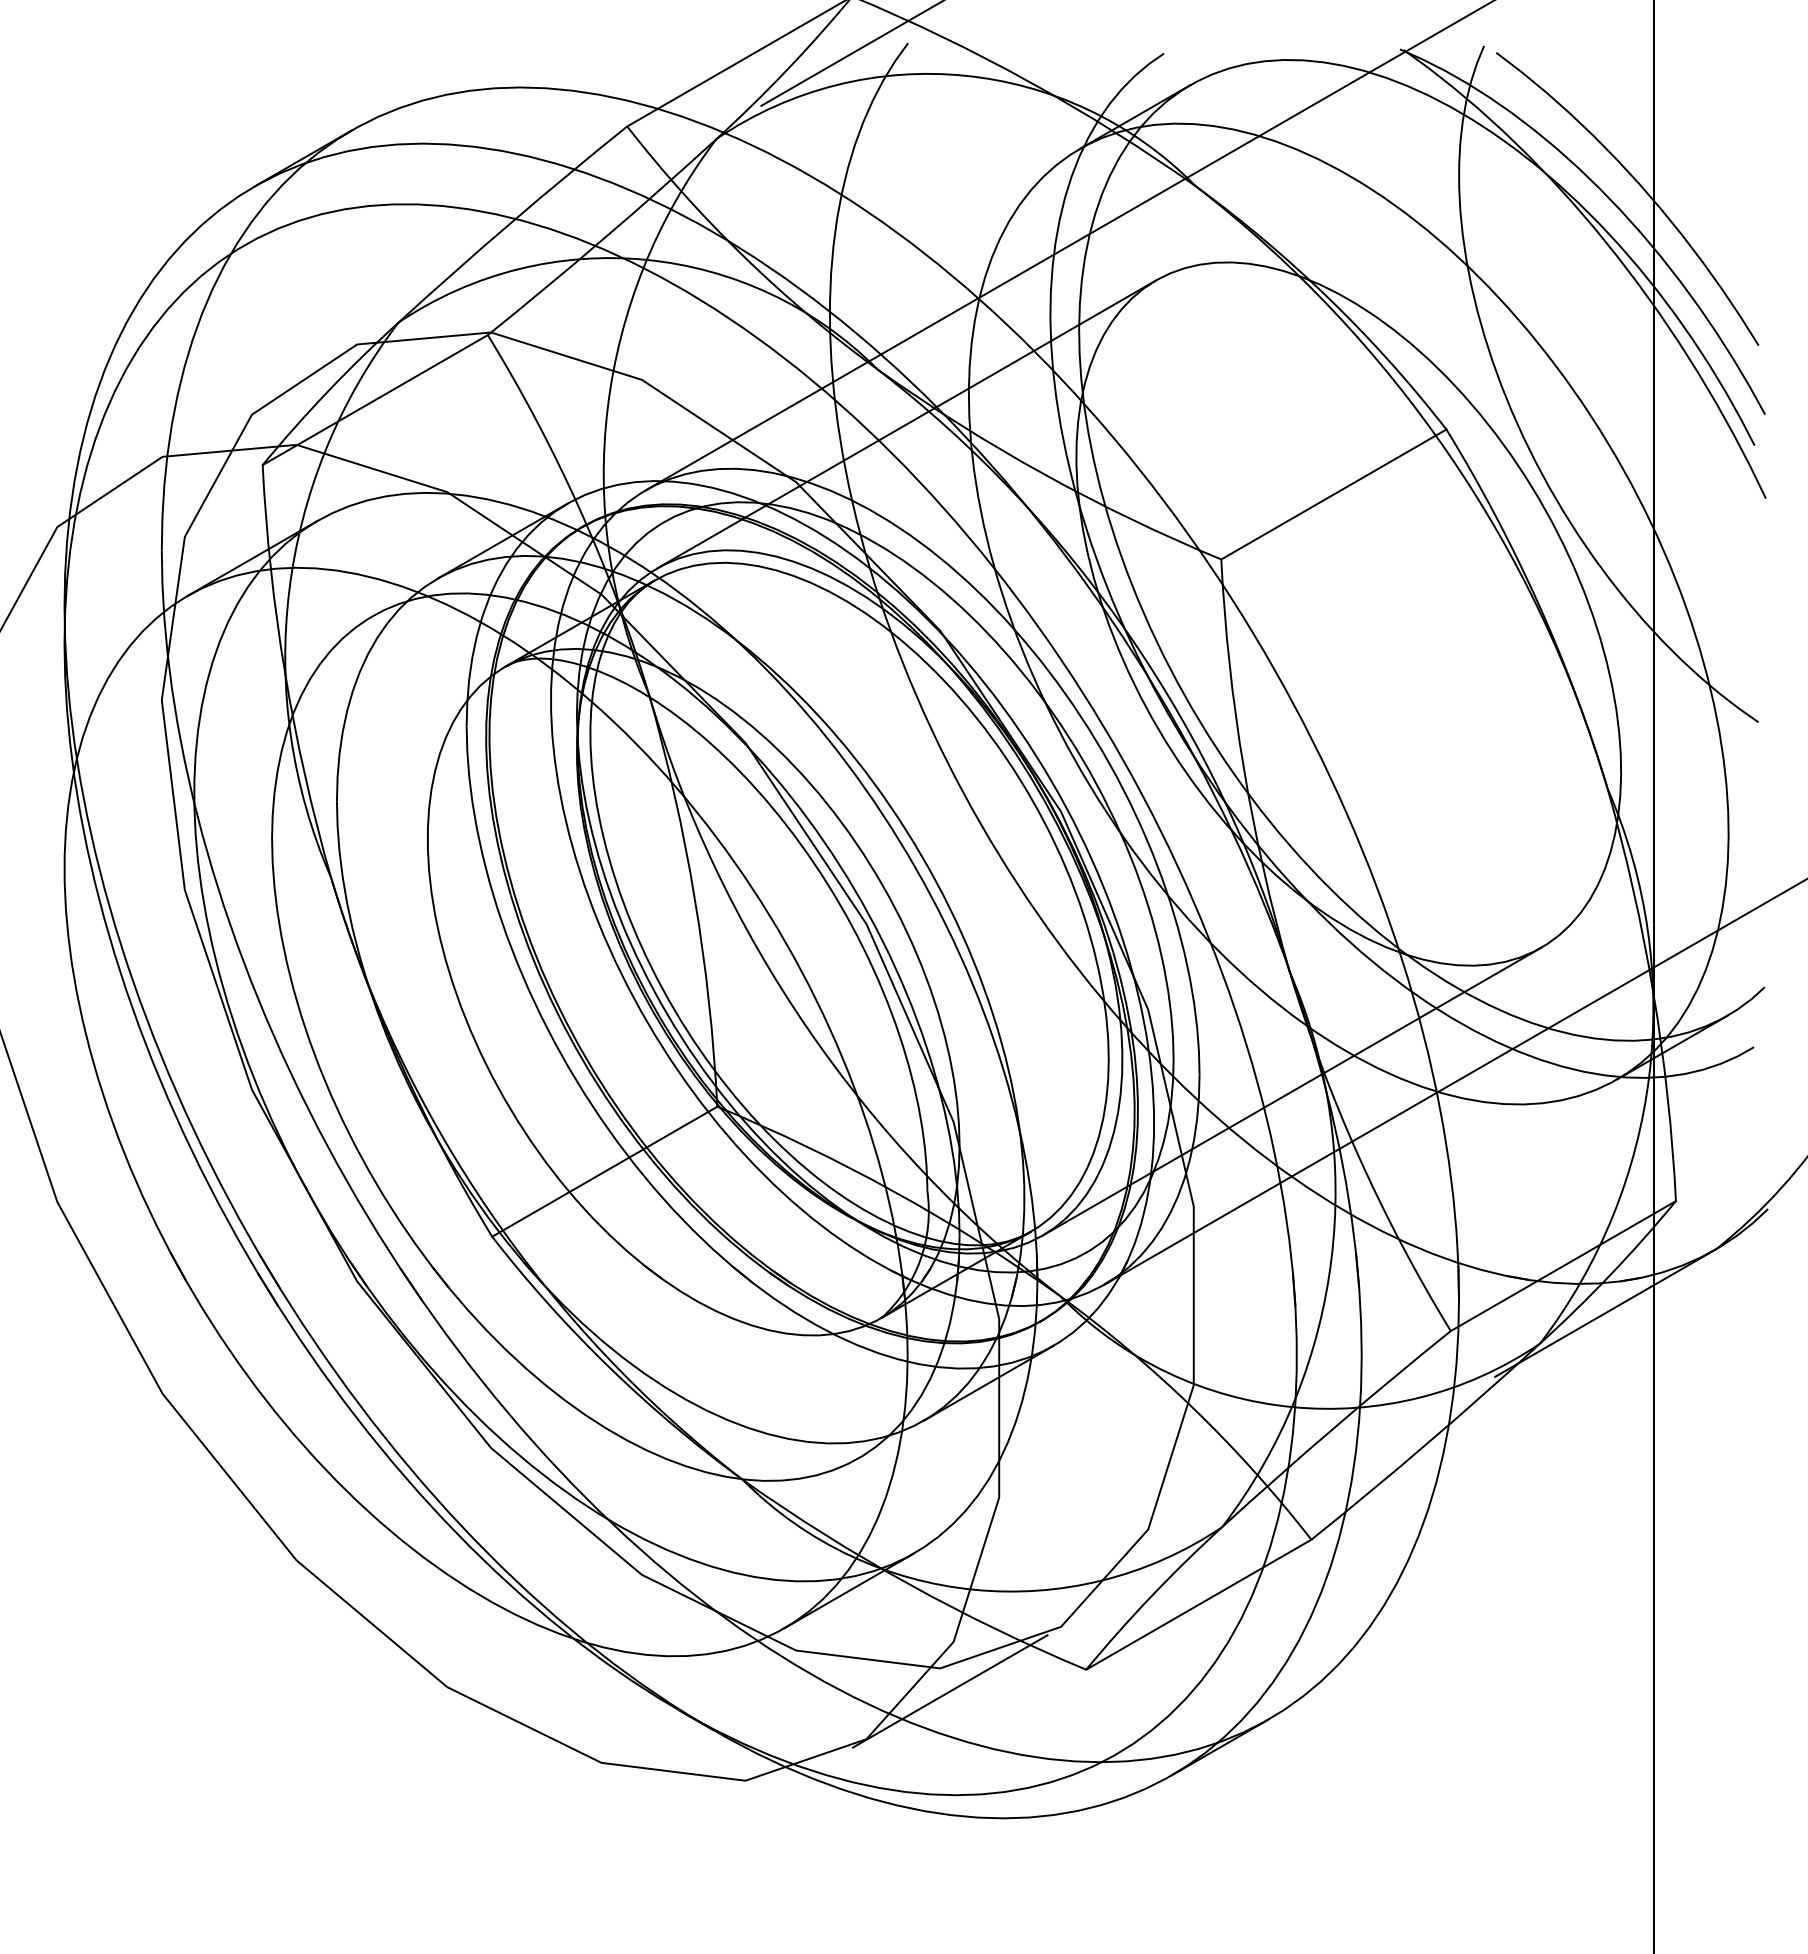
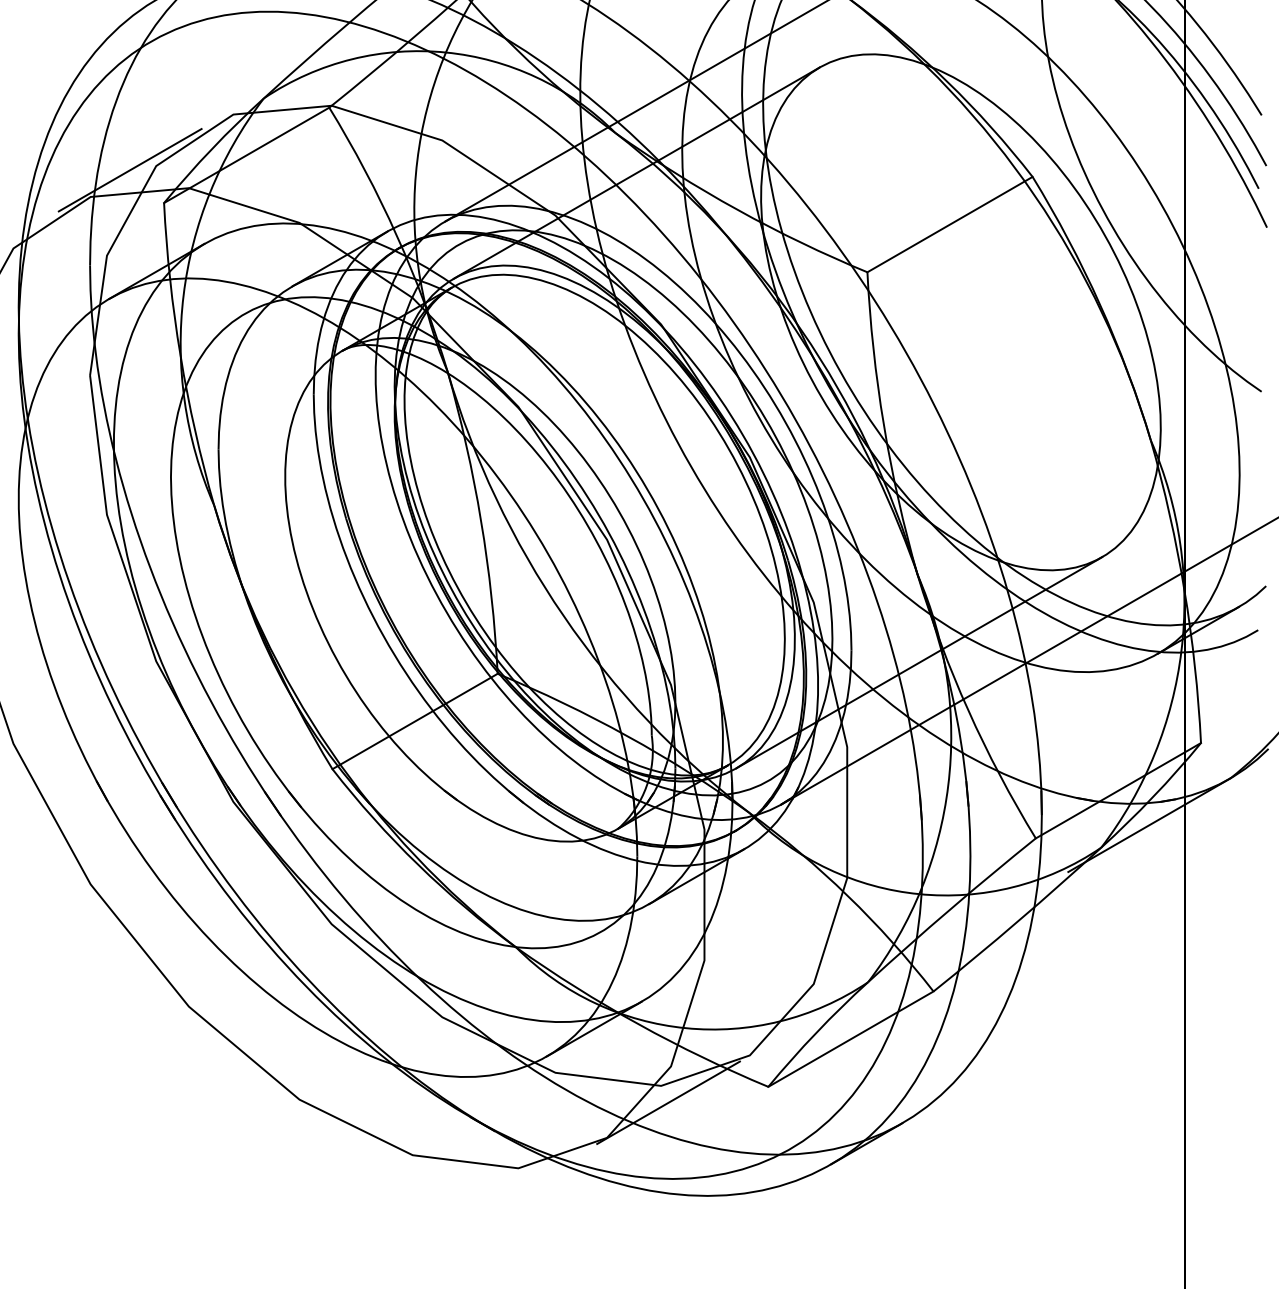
line: (216, 420) -> (130, 170), added

